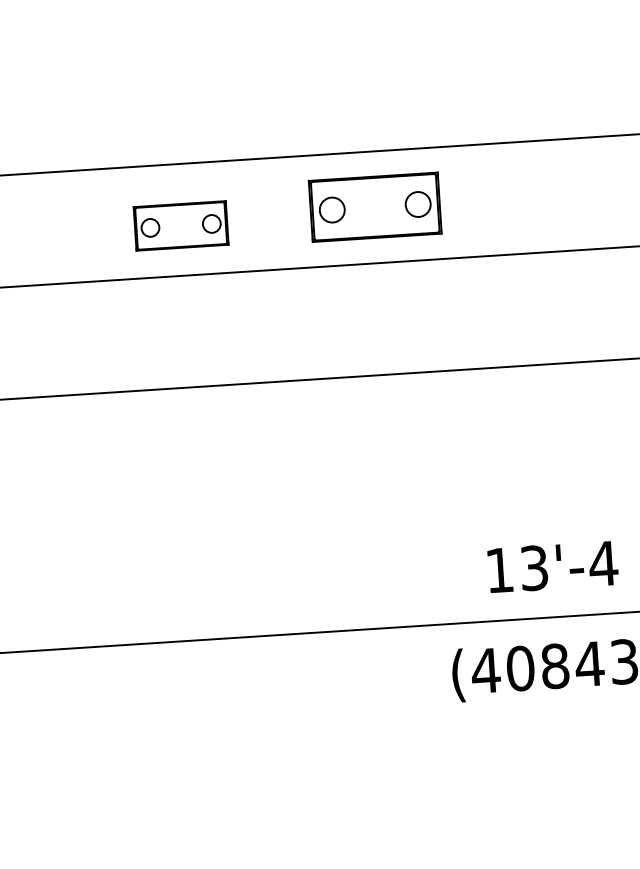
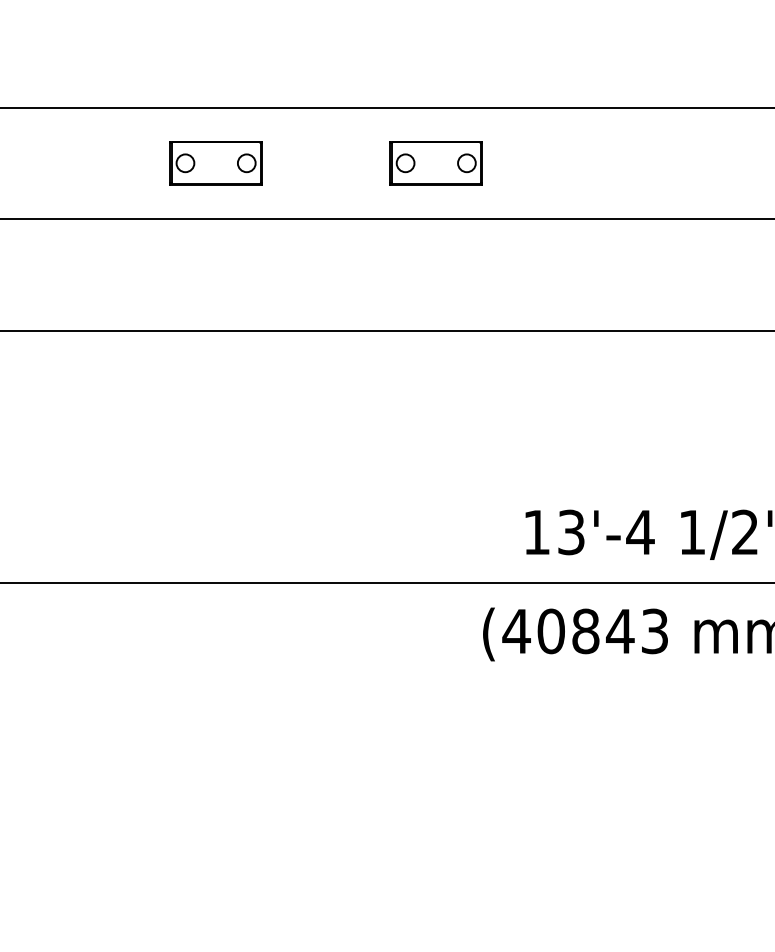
part: (374, 207) -> (435, 163), size x0.71
part: (180, 226) -> (215, 163), moved

